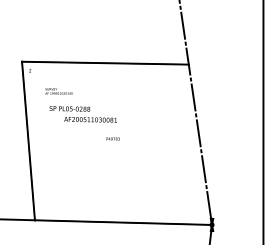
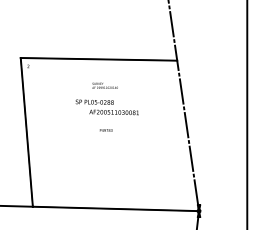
text: (58, 91) -> (104, 85), moved
text: (82, 114) -> (106, 107), moved

